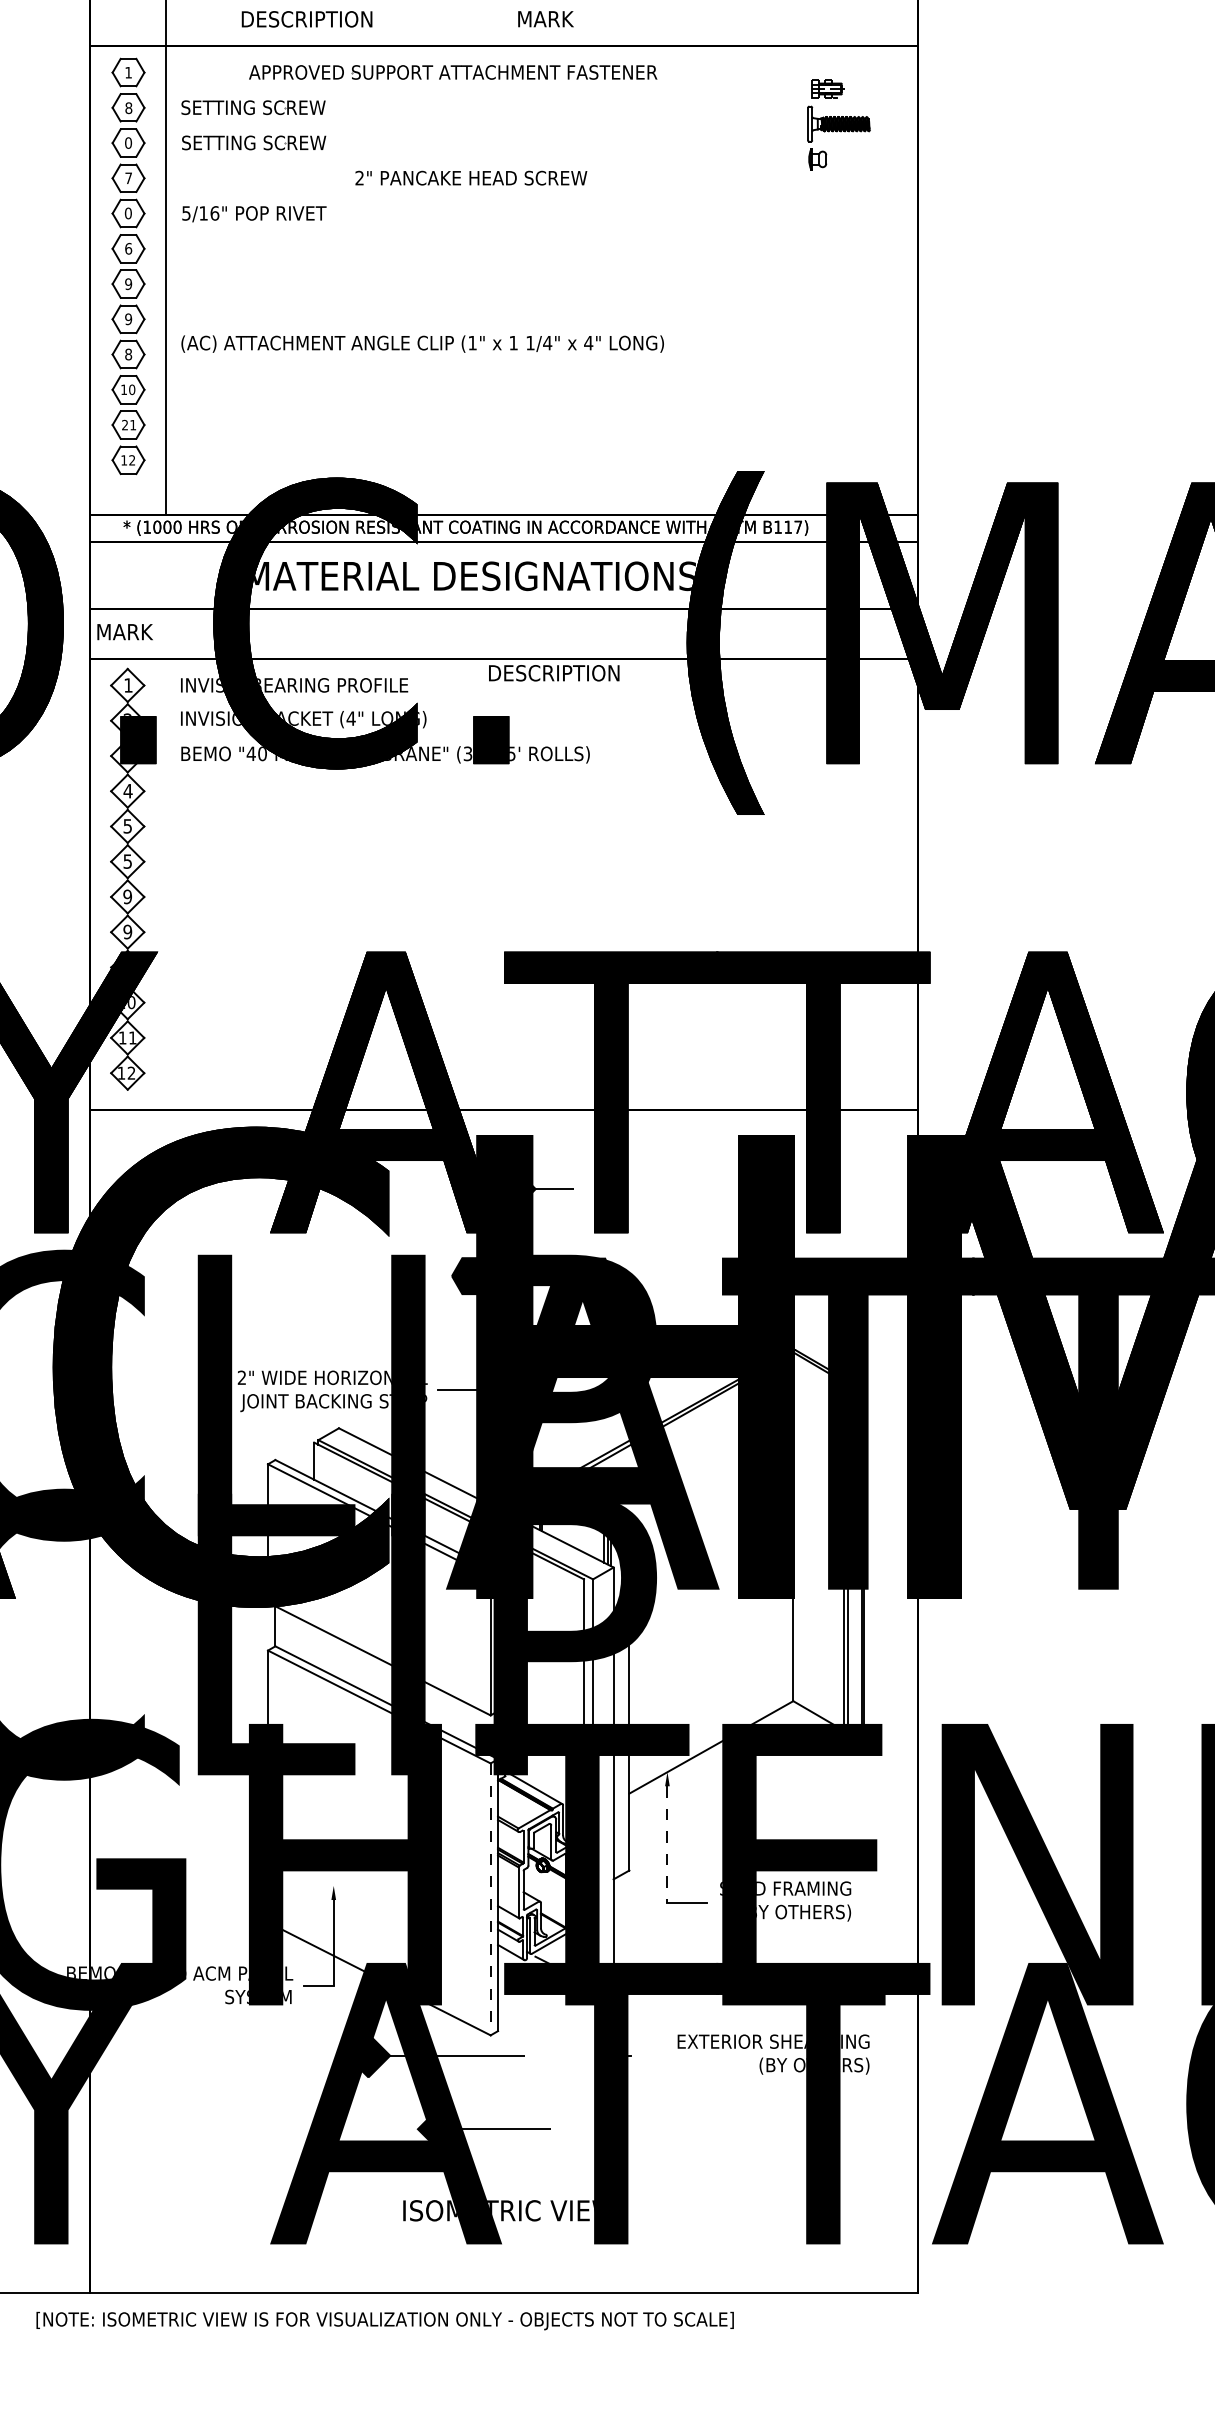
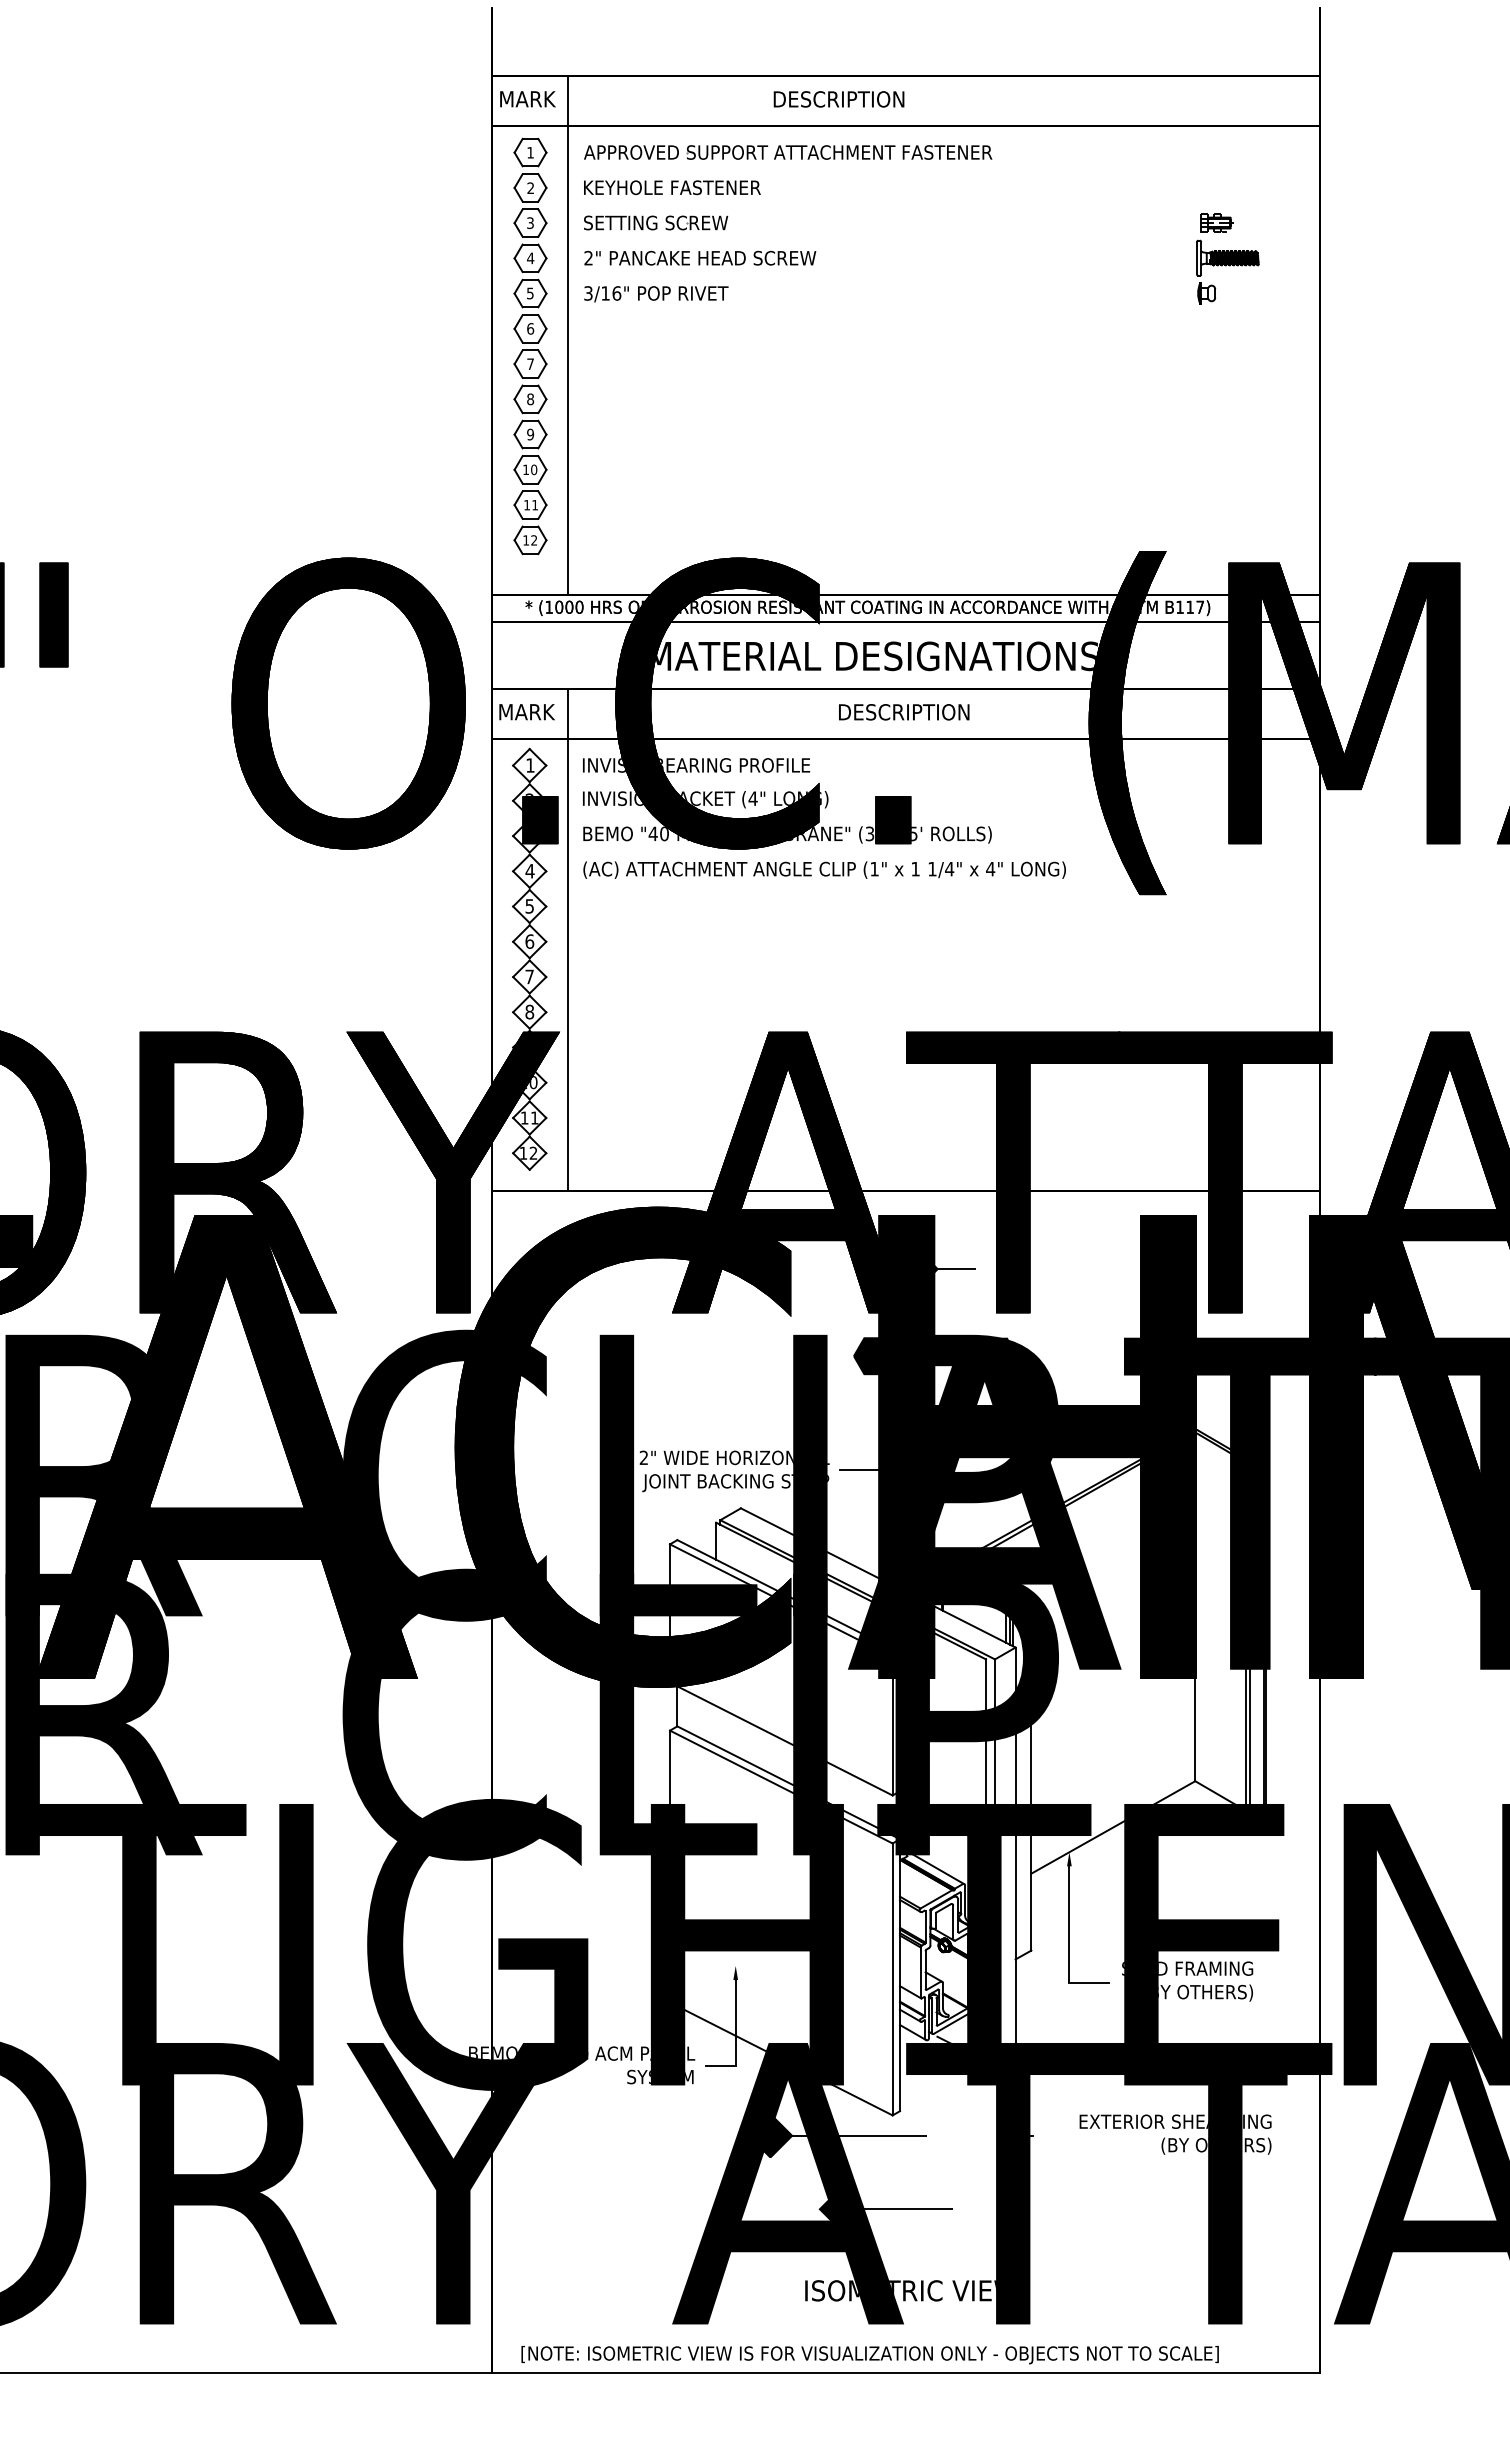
text: (306, 19) -> (838, 99), moved
text: (545, 19) -> (527, 99), moved
part: (453, 72) -> (788, 152), moved
text: (269, 107) -> (671, 187), SETTING SCREW -> KEYHOLE FASTENER
text: (128, 108) -> (530, 188), 8 -> 2
part: (838, 124) -> (1227, 258), moved
text: (128, 142) -> (530, 222), 0 -> 3
text: (471, 177) -> (700, 257), moved
text: (128, 178) -> (530, 258), 7 -> 4
text: (127, 213) -> (529, 293), 0 -> 5
text: (186, 213) -> (588, 293), 5/16" -> 3/16"
text: (128, 284) -> (530, 364), 9 -> 7
text: (128, 319) -> (530, 399), 9 -> 8
text: (422, 343) -> (824, 869), moved
text: (128, 354) -> (530, 434), 8 -> 9
text: (124, 425) -> (526, 505), 21 -> 11
text: (554, 673) -> (904, 712), moved
line: (166, 859) -> (568, 939), added
text: (127, 861) -> (529, 941), 5 -> 6
text: (127, 896) -> (529, 976), 9 -> 7
text: (127, 932) -> (529, 1012), 9 -> 8
line: (667, 1845) -> (1069, 1925), dashed -> solid
line: (490, 1899) -> (892, 1979), dashed -> solid
text: (384, 2321) -> (869, 2355), moved

